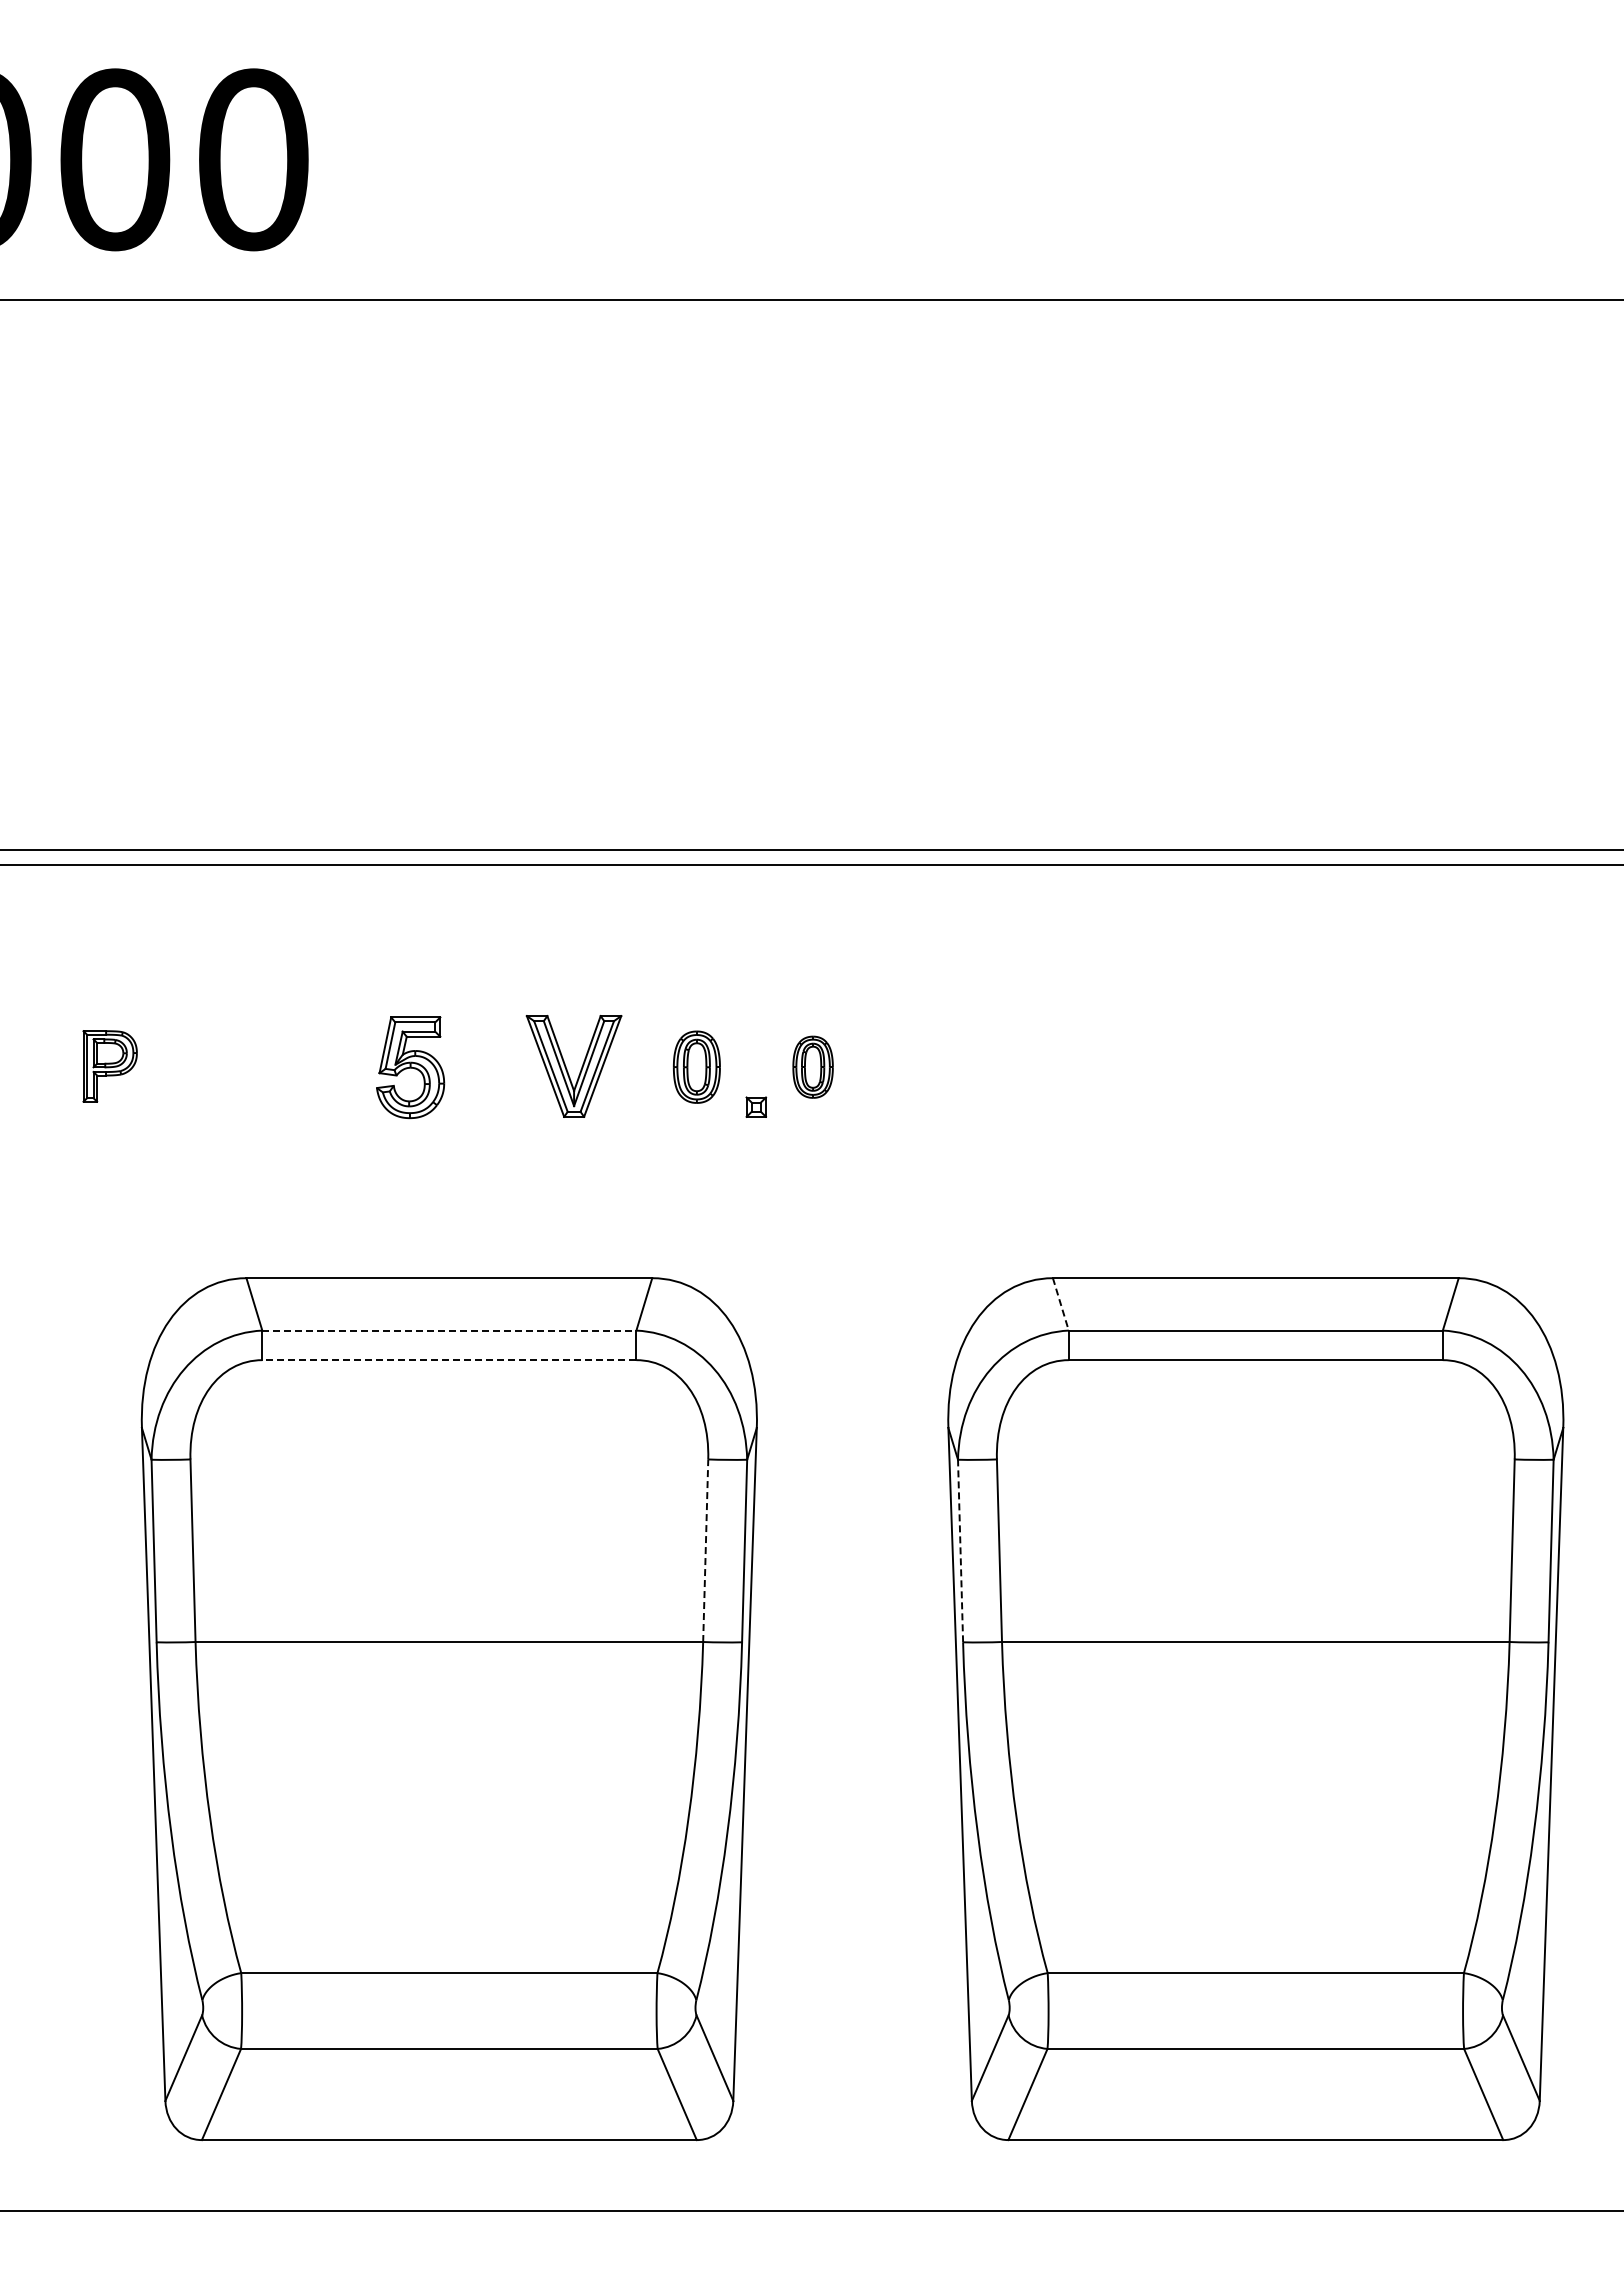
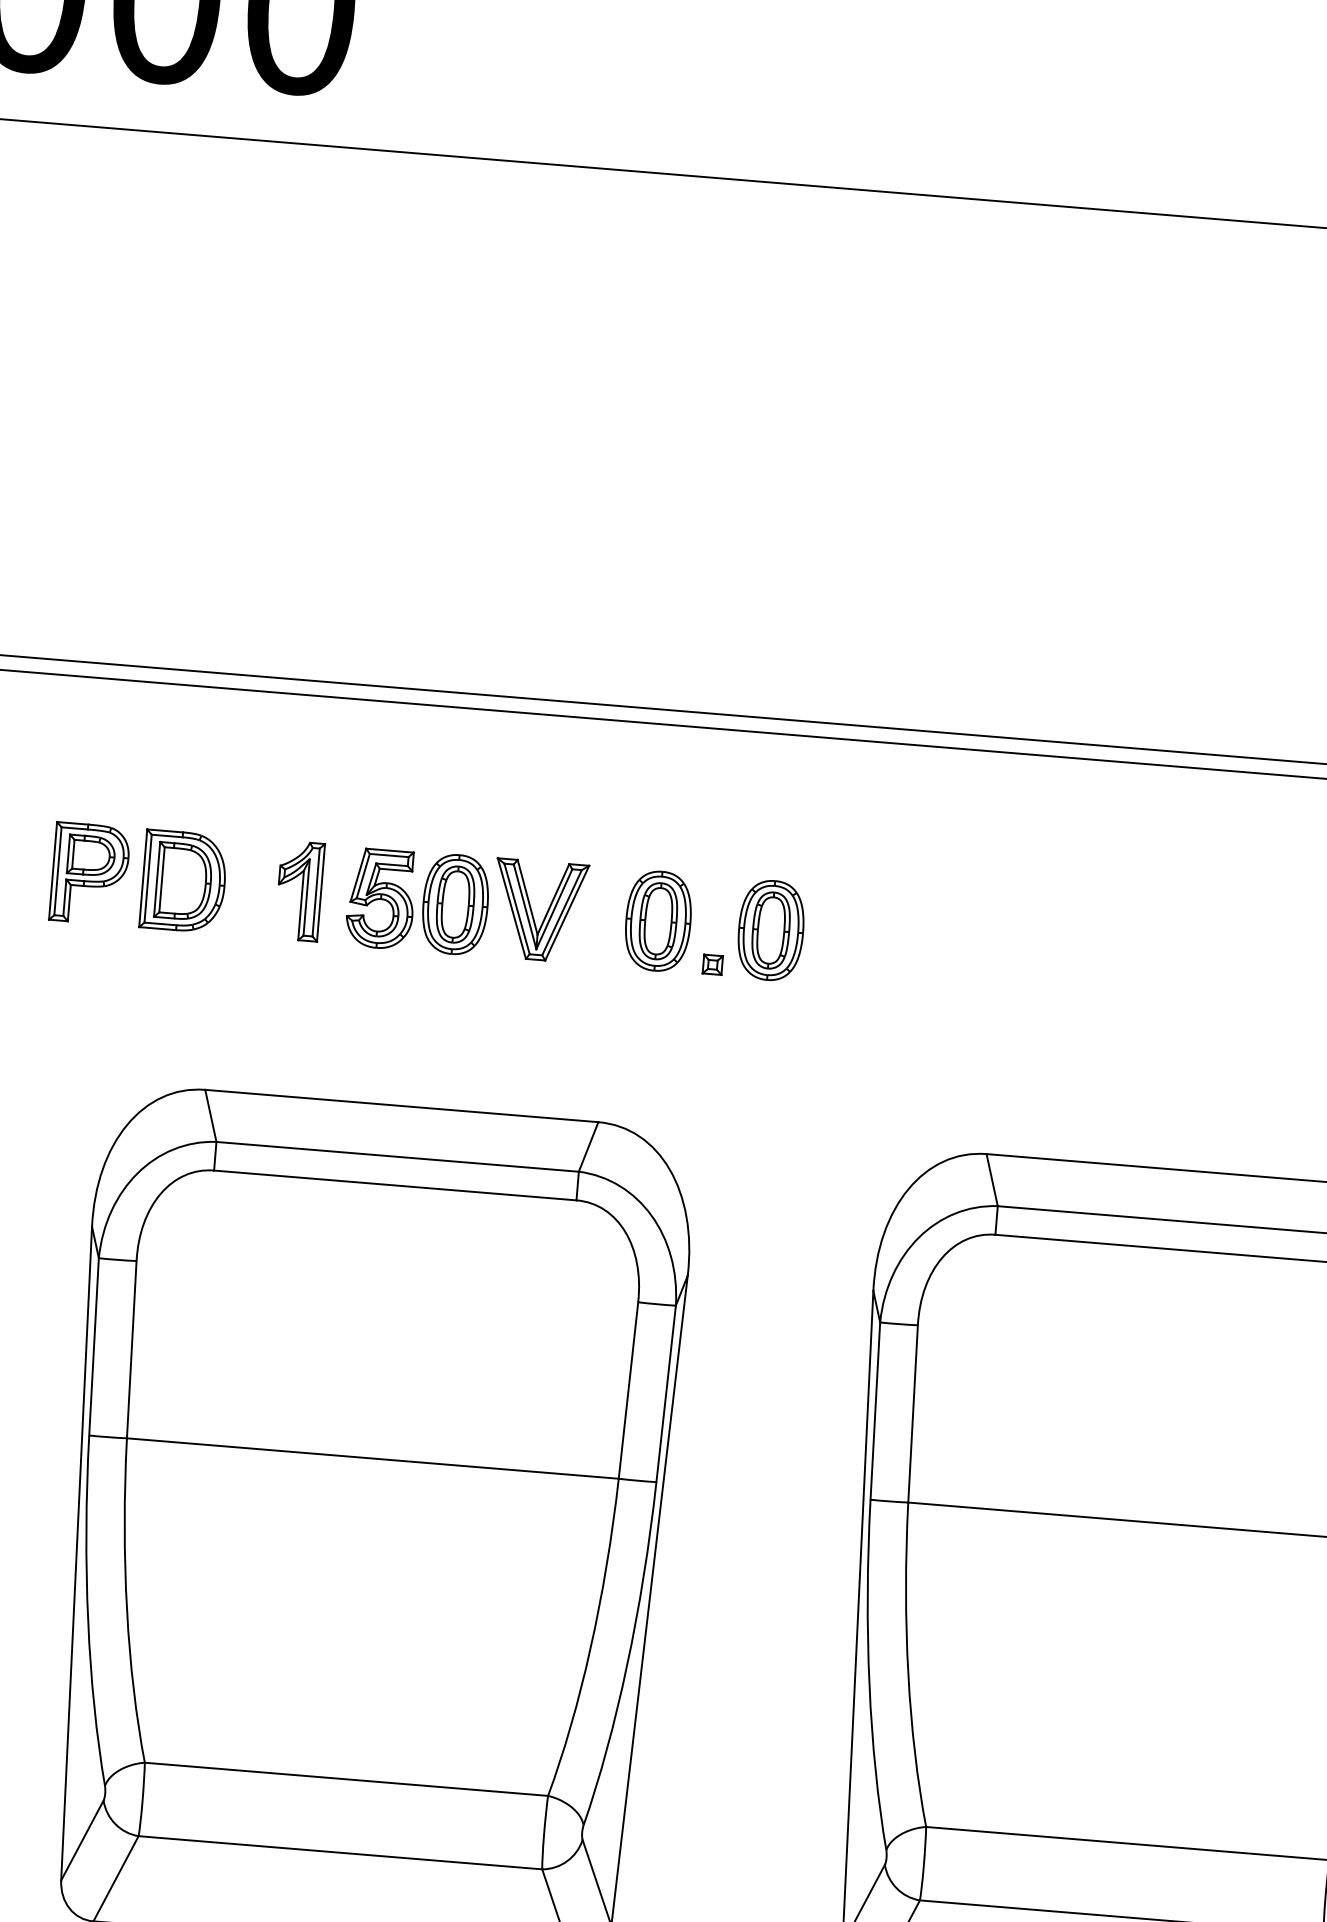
part: (110, 1066) -> (90, 873), size x1.43
part: (206, 1066) -> (183, 881), added
part: (326, 1066) -> (299, 891), added
part: (487, 1067) -> (455, 904), added
part: (696, 1067) -> (658, 921), size x1.43
part: (812, 1067) -> (770, 930), size x1.67
line: (1061, 1304) -> (992, 1180), dashed -> solid
line: (449, 1330) -> (397, 1156), dashed -> solid
line: (448, 1360) -> (394, 1185), dashed -> solid
line: (705, 1550) -> (628, 1390), dashed -> solid
line: (960, 1550) -> (875, 1410), dashed -> solid

